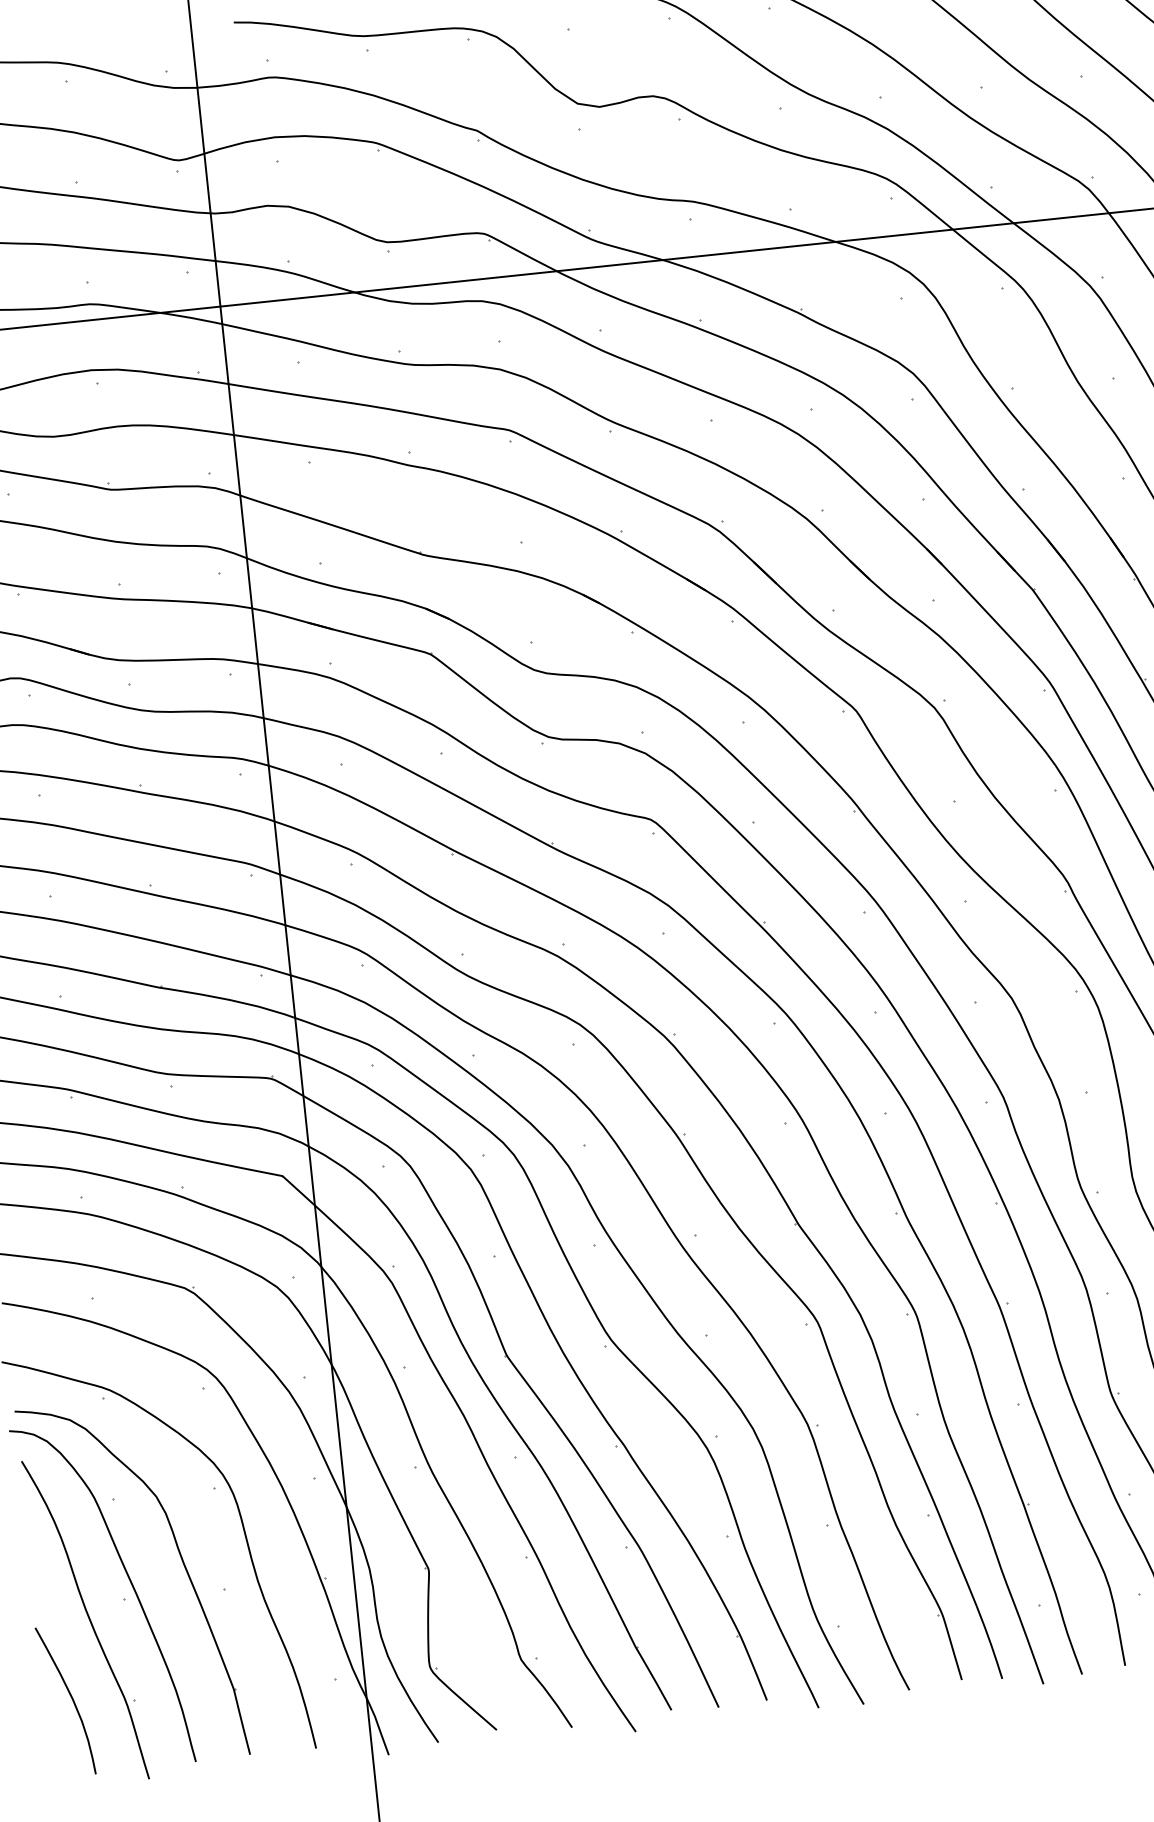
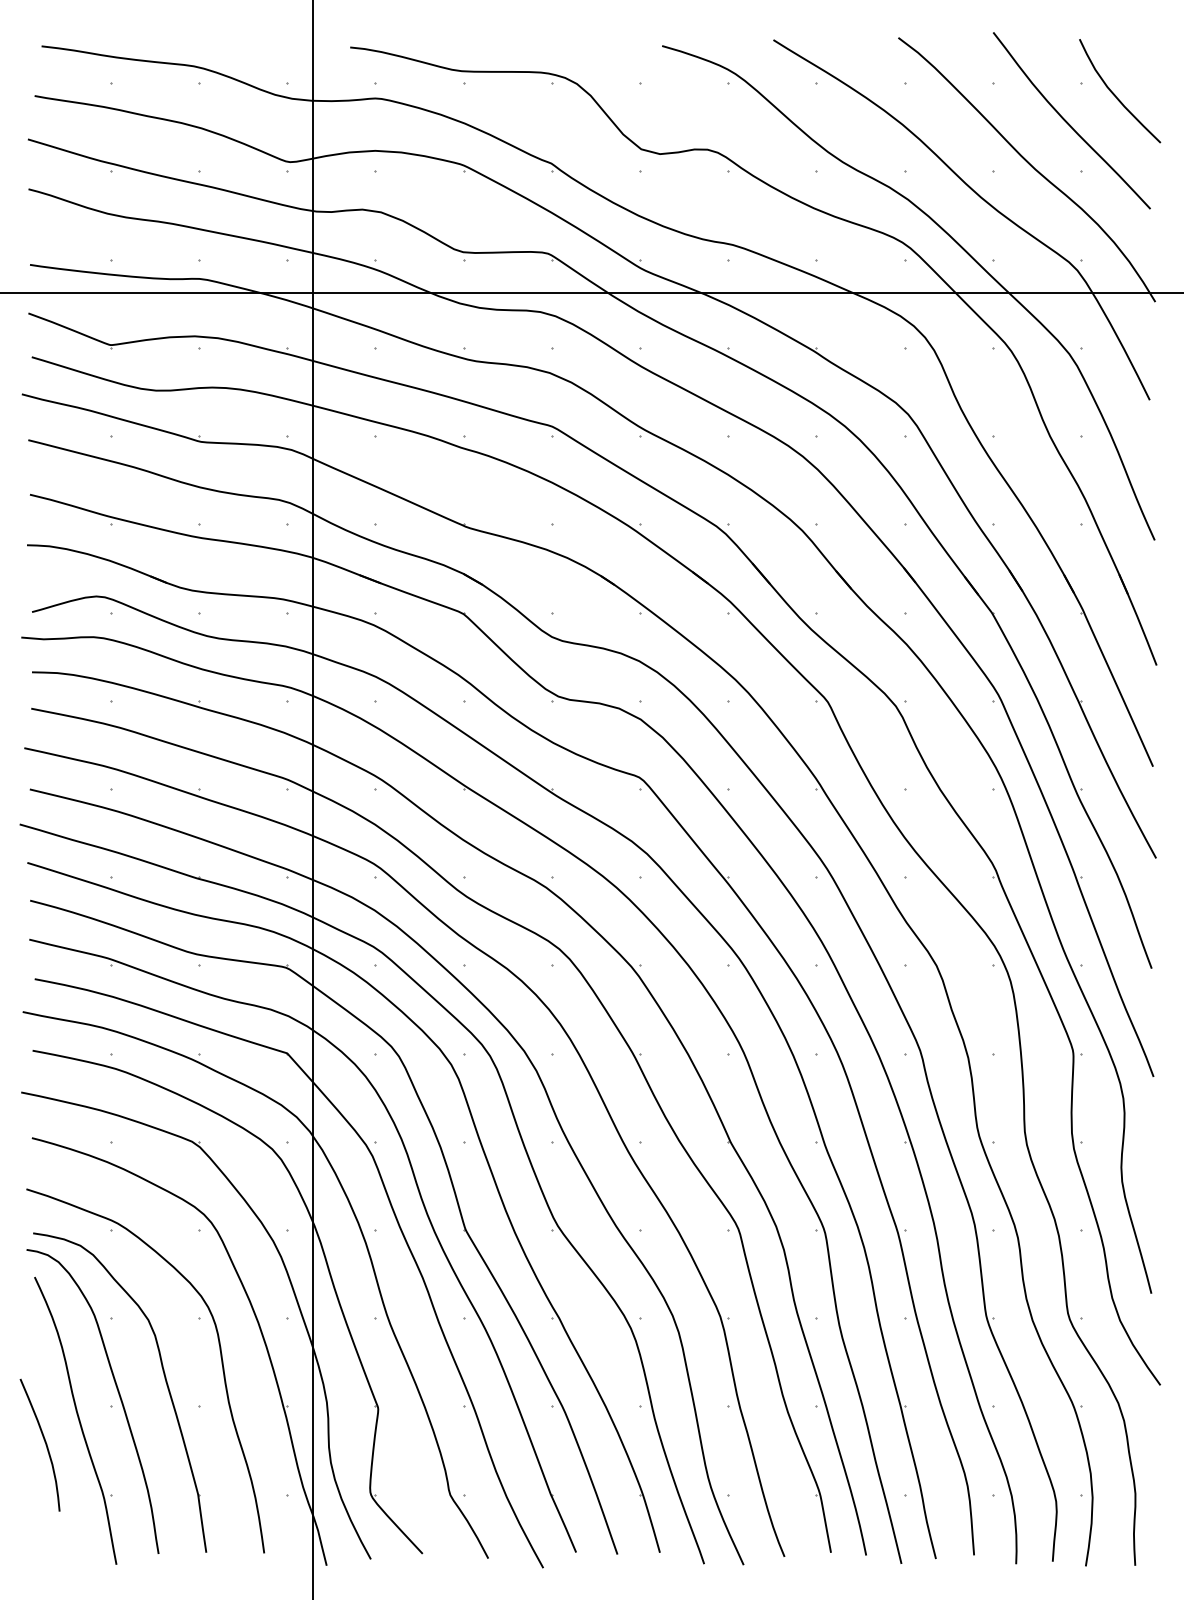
curve: (70, 1697) -> (44, 1442), moved

